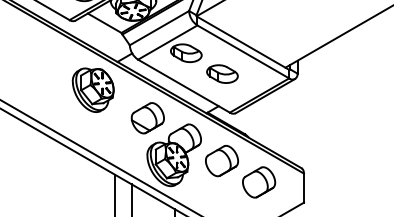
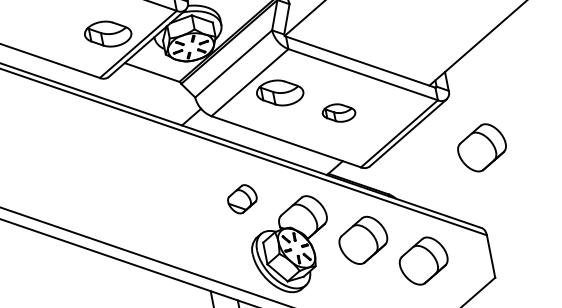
part: (222, 73) -> (338, 112), size x0.7
part: (92, 89) -> (153, 172), removed
part: (312, 115) -> (482, 147), added
part: (147, 118) -> (242, 199), size x0.6

